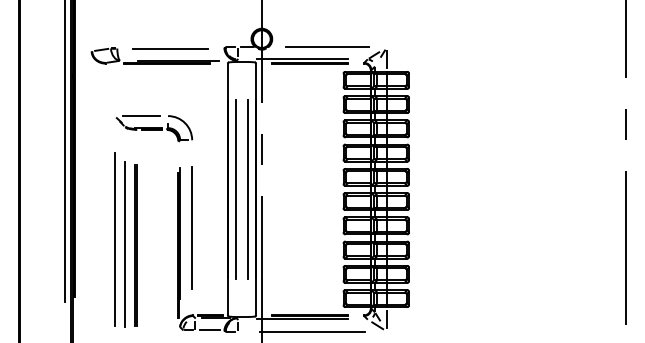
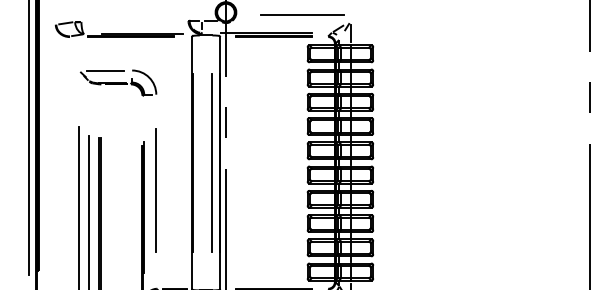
line: (327, 46) -> (302, 13), moved
line: (170, 48) -> (134, 21), removed
part: (154, 128) -> (118, 82), moved
line: (235, 189) -> (199, 162), removed
line: (191, 227) -> (155, 189), moved

